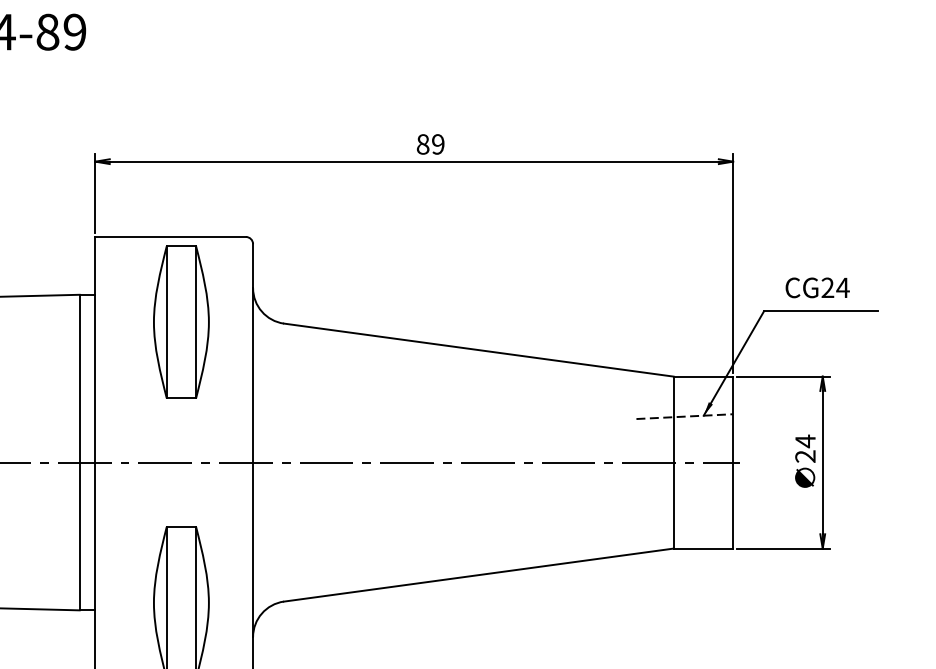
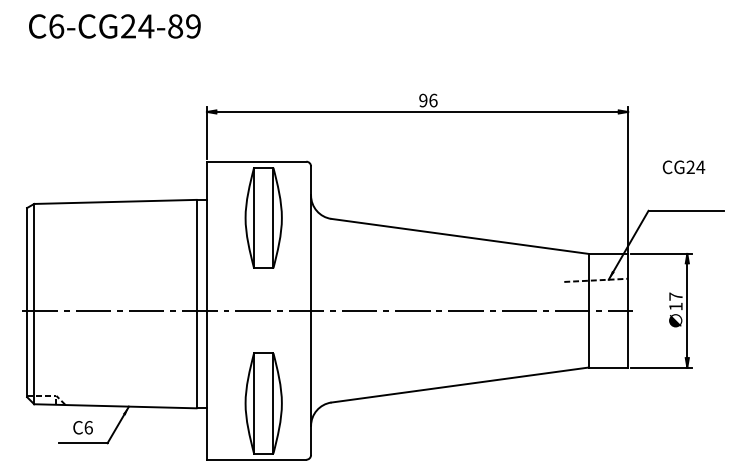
text: (430, 144) -> (428, 100), 89 -> 96
text: (816, 288) -> (683, 167), moved
text: (804, 448) -> (675, 301), 24 -> 17

